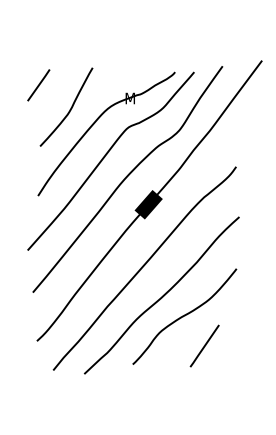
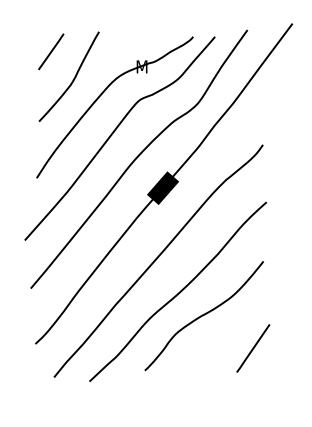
line: (38, 85) -> (50, 52), moved
line: (204, 345) -> (253, 347), moved

